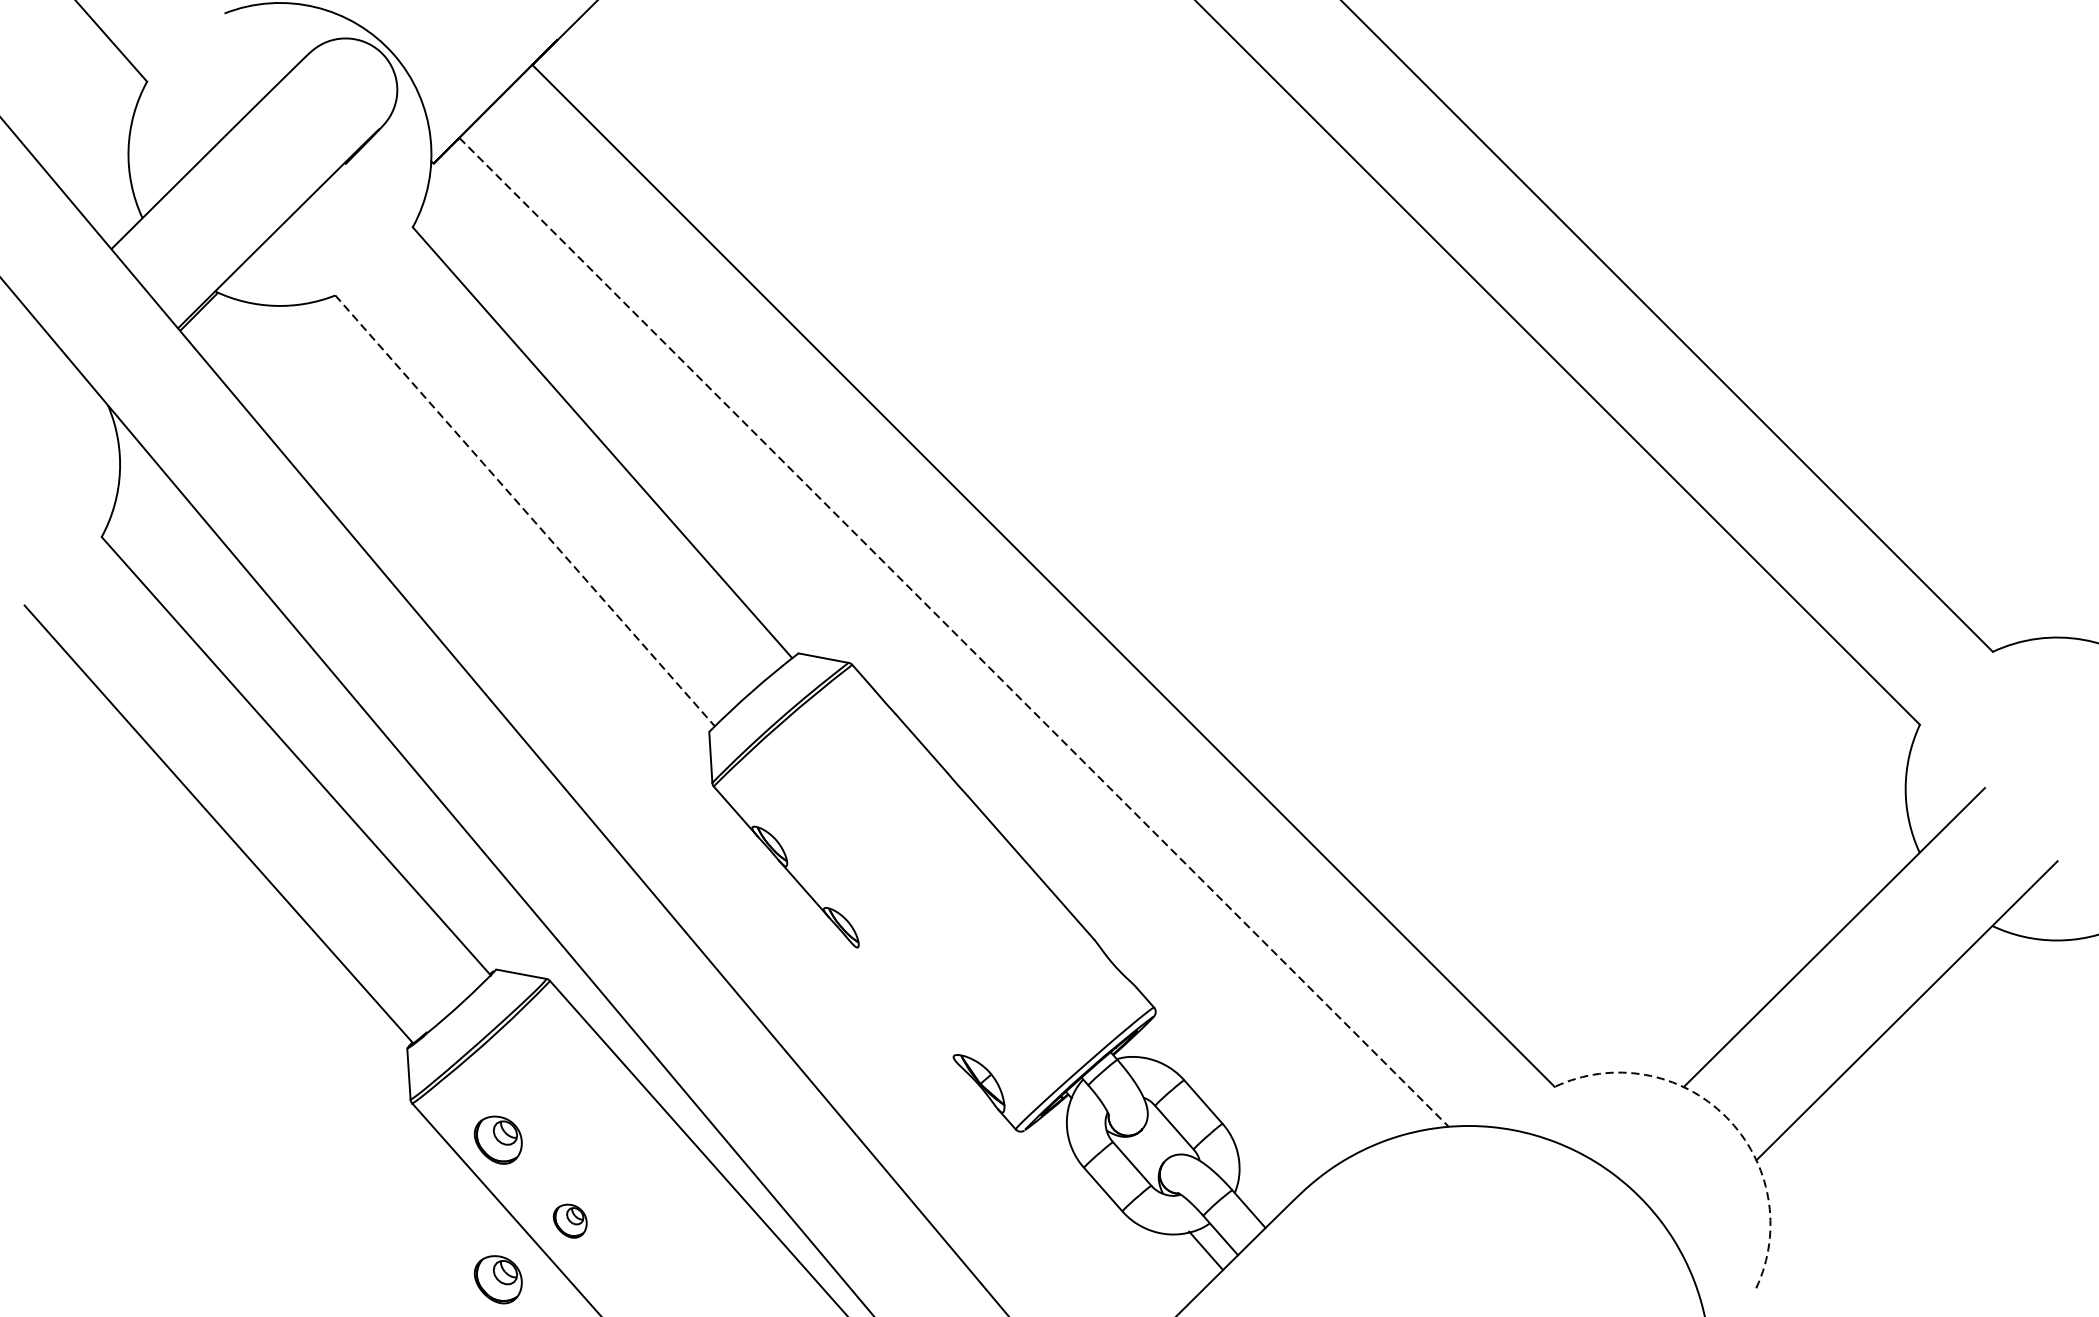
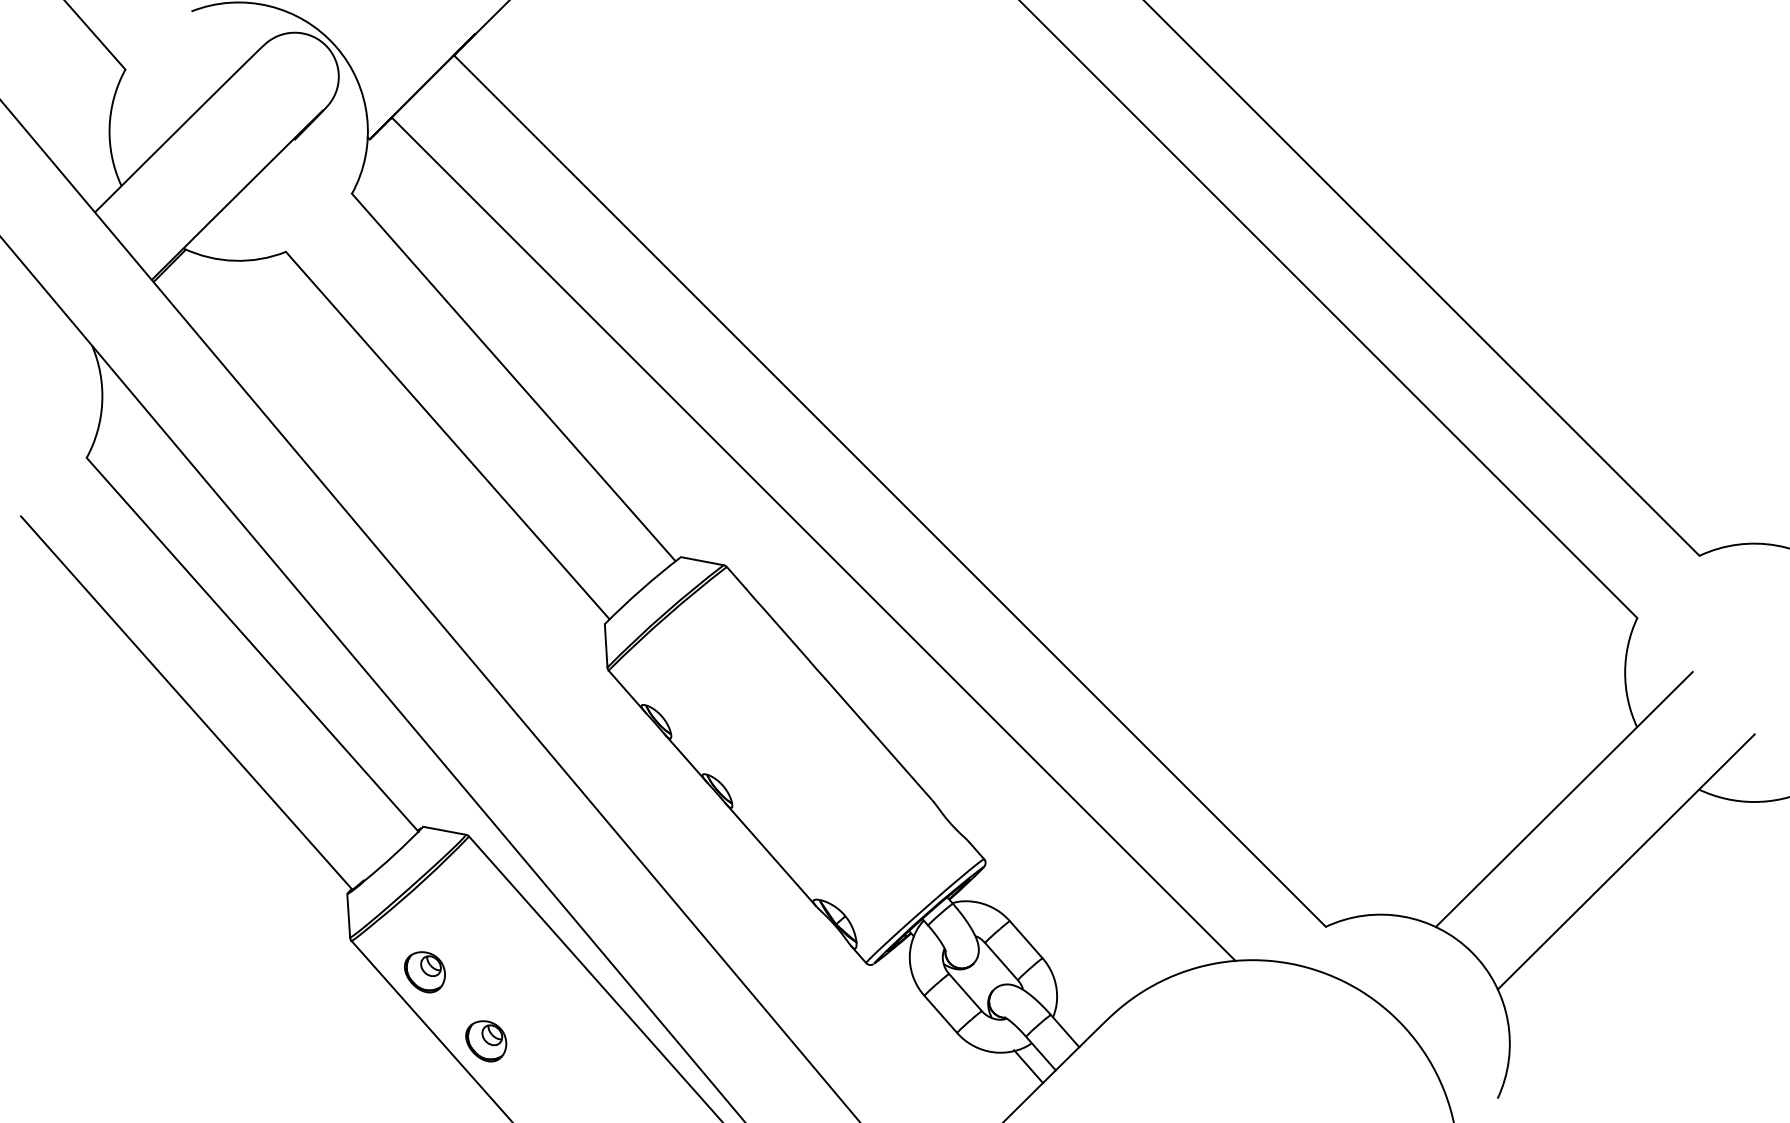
line: (524, 510) -> (447, 435), dashed -> solid
line: (953, 632) -> (813, 539), dashed -> solid
line: (903, 1002) -> (770, 854), added
arc: (1726, 1116) -> (1472, 952), dashed -> solid
part: (570, 1221) -> (486, 1041), size x1.43
part: (497, 1279) -> (424, 1091), removed

